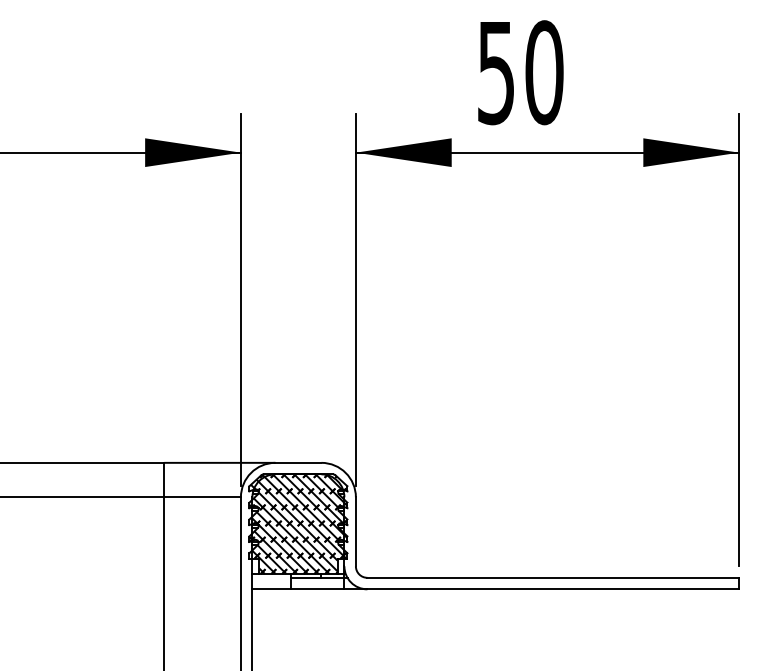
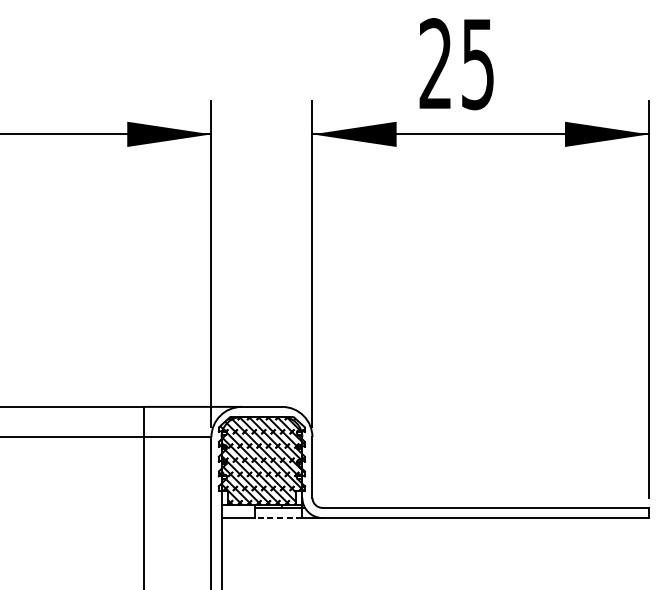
text: (520, 72) -> (457, 63), 50 -> 25
line: (317, 589) -> (278, 518), solid -> dashed

